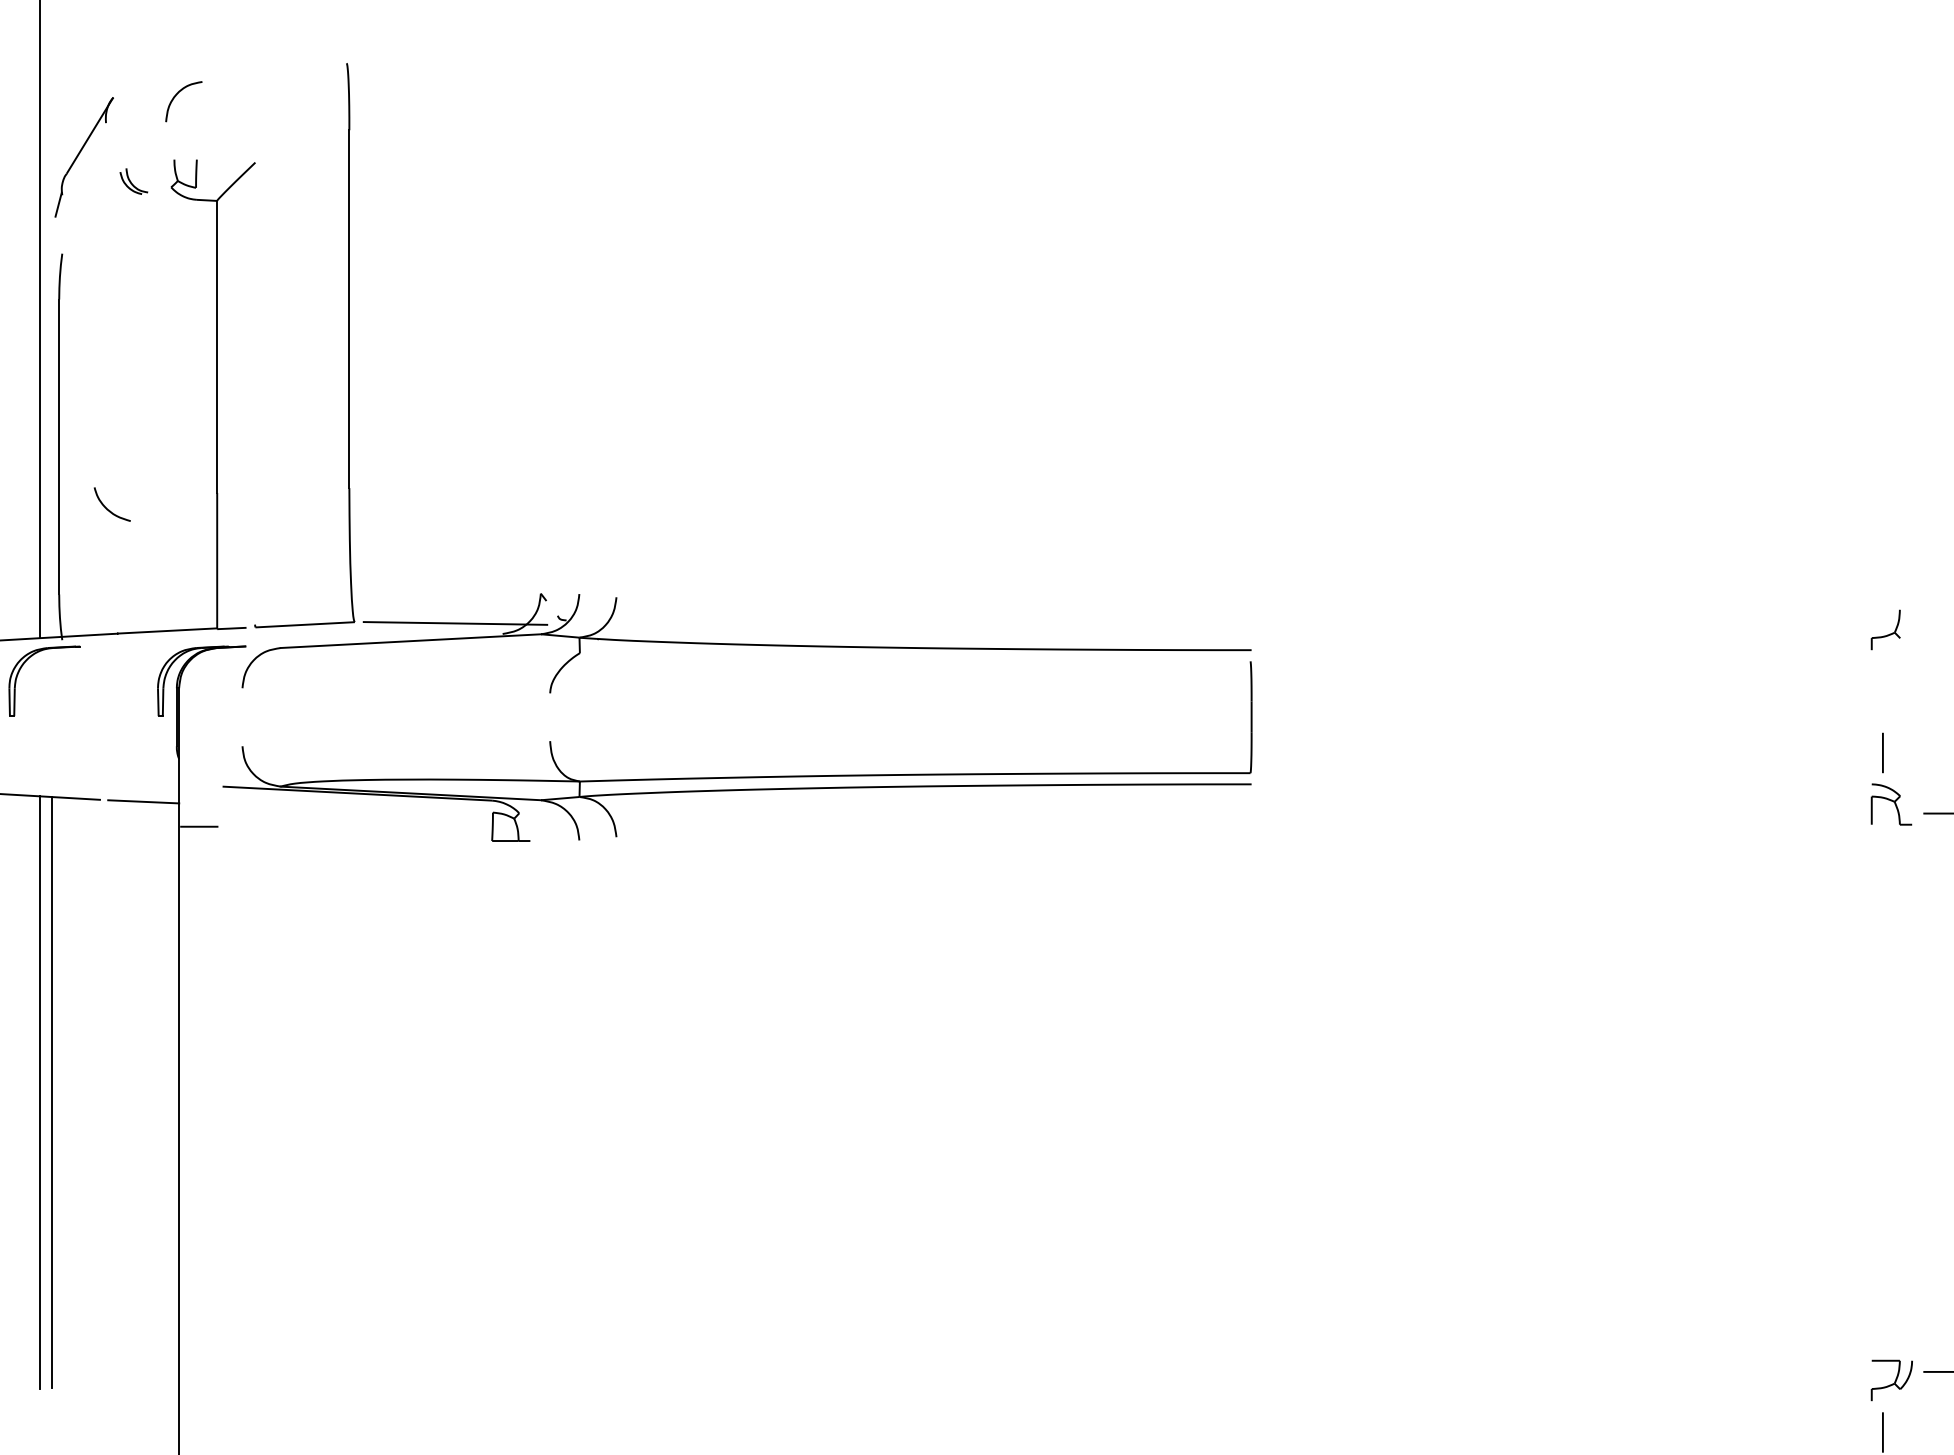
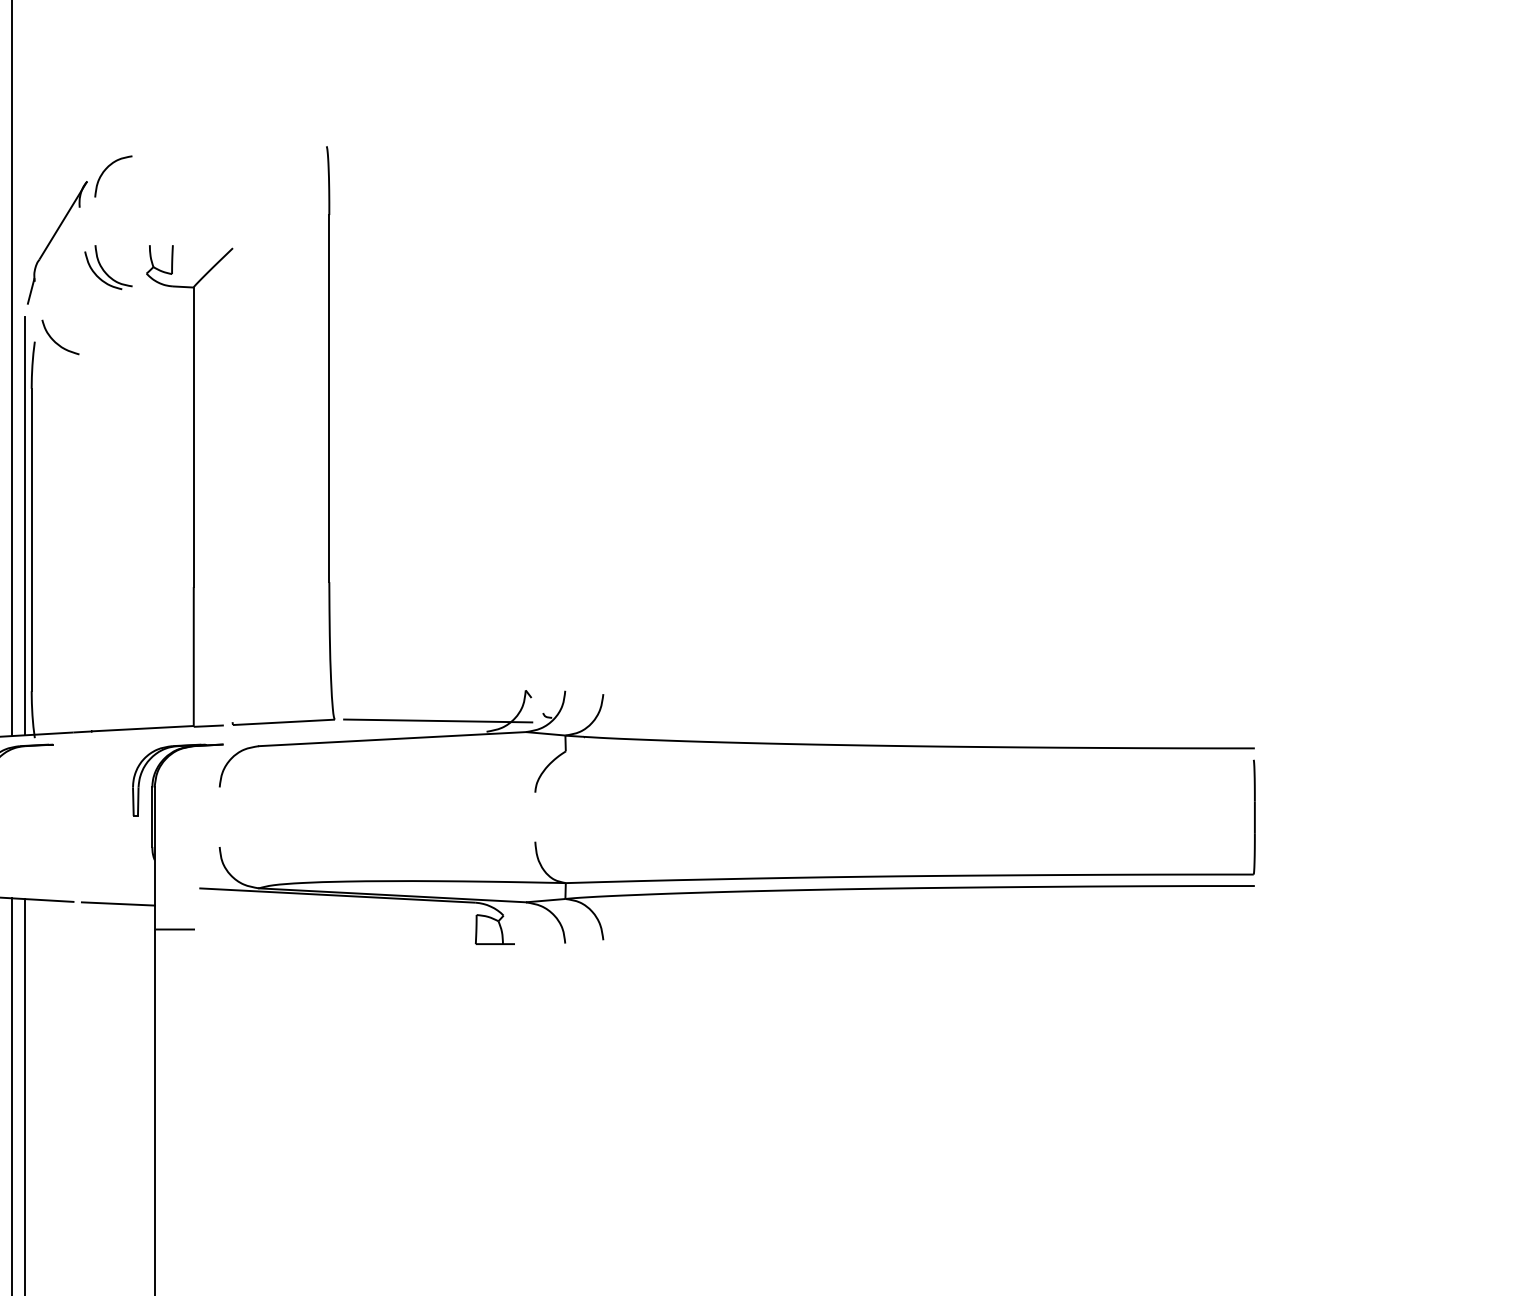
curve: (176, 96) -> (105, 171), moved
part: (133, 181) -> (107, 267), size x1.67
line: (52, 433) -> (24, 526), added
curve: (109, 509) -> (57, 342), moved

